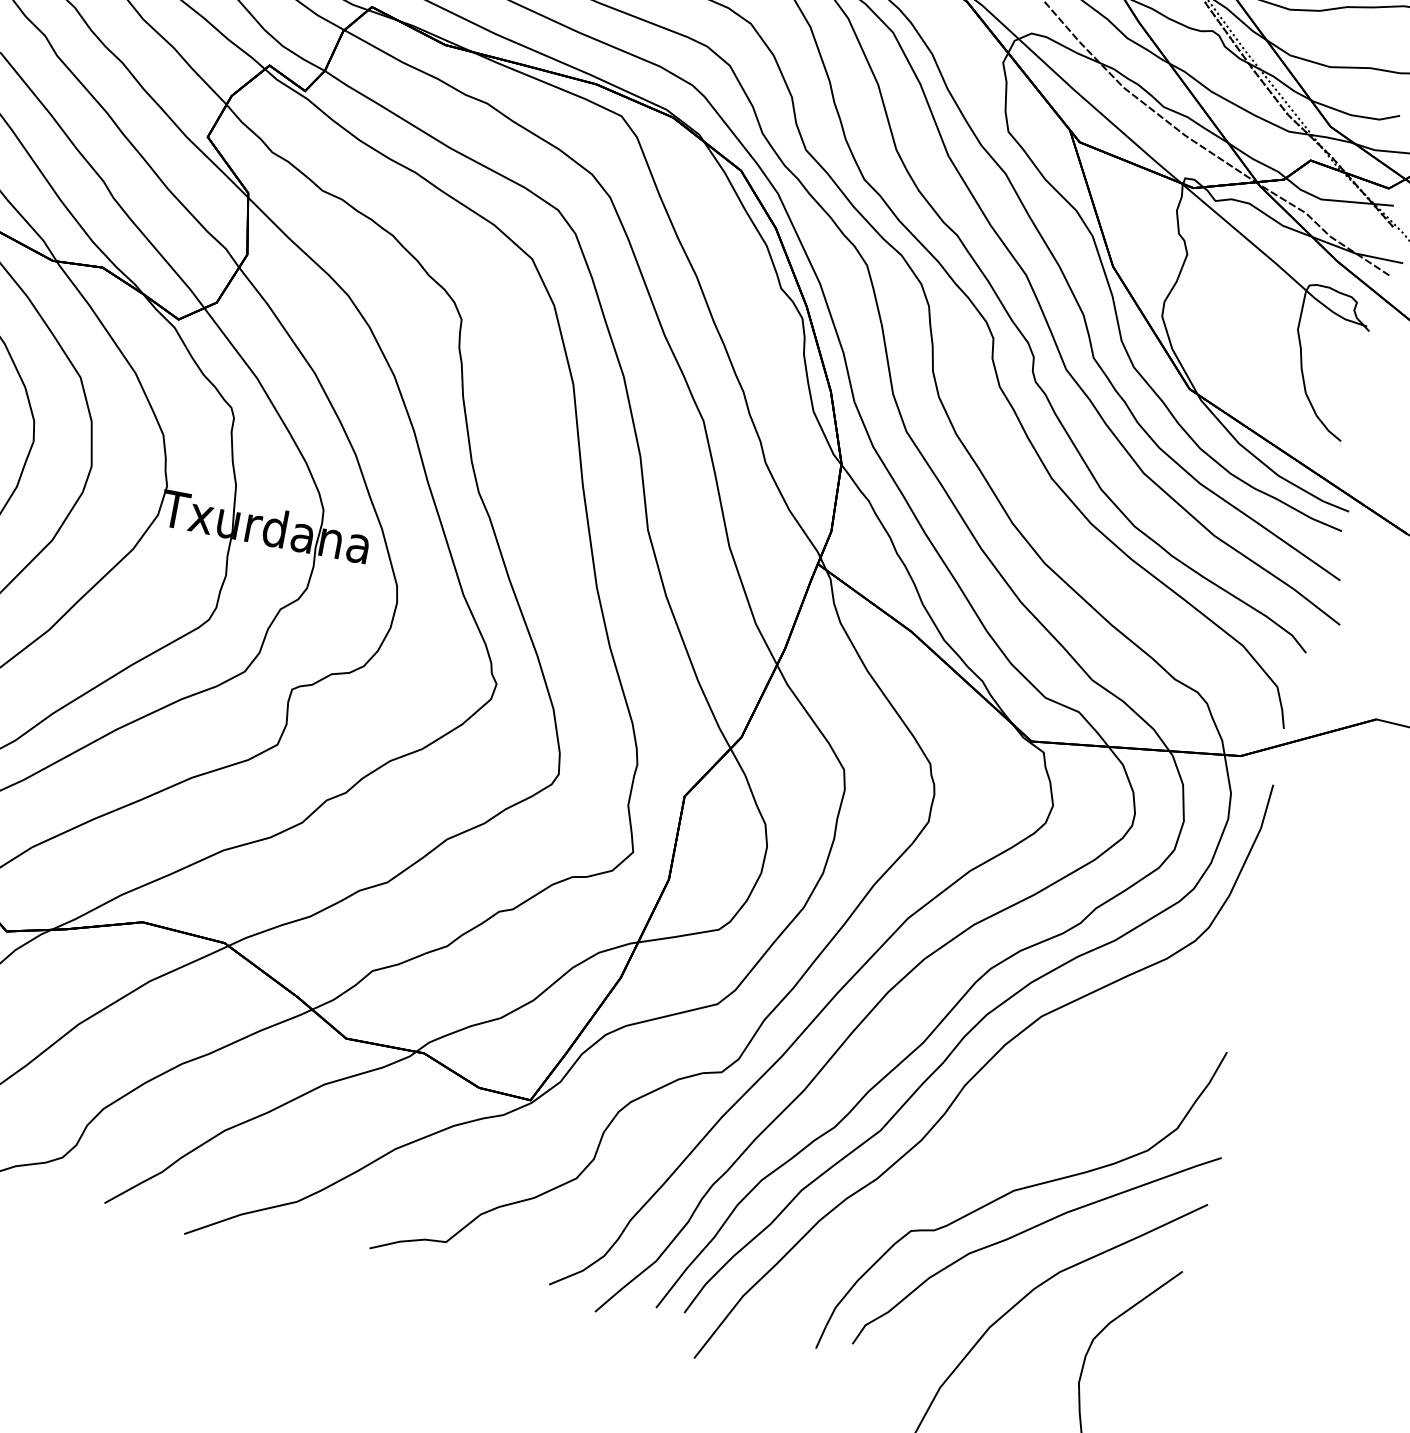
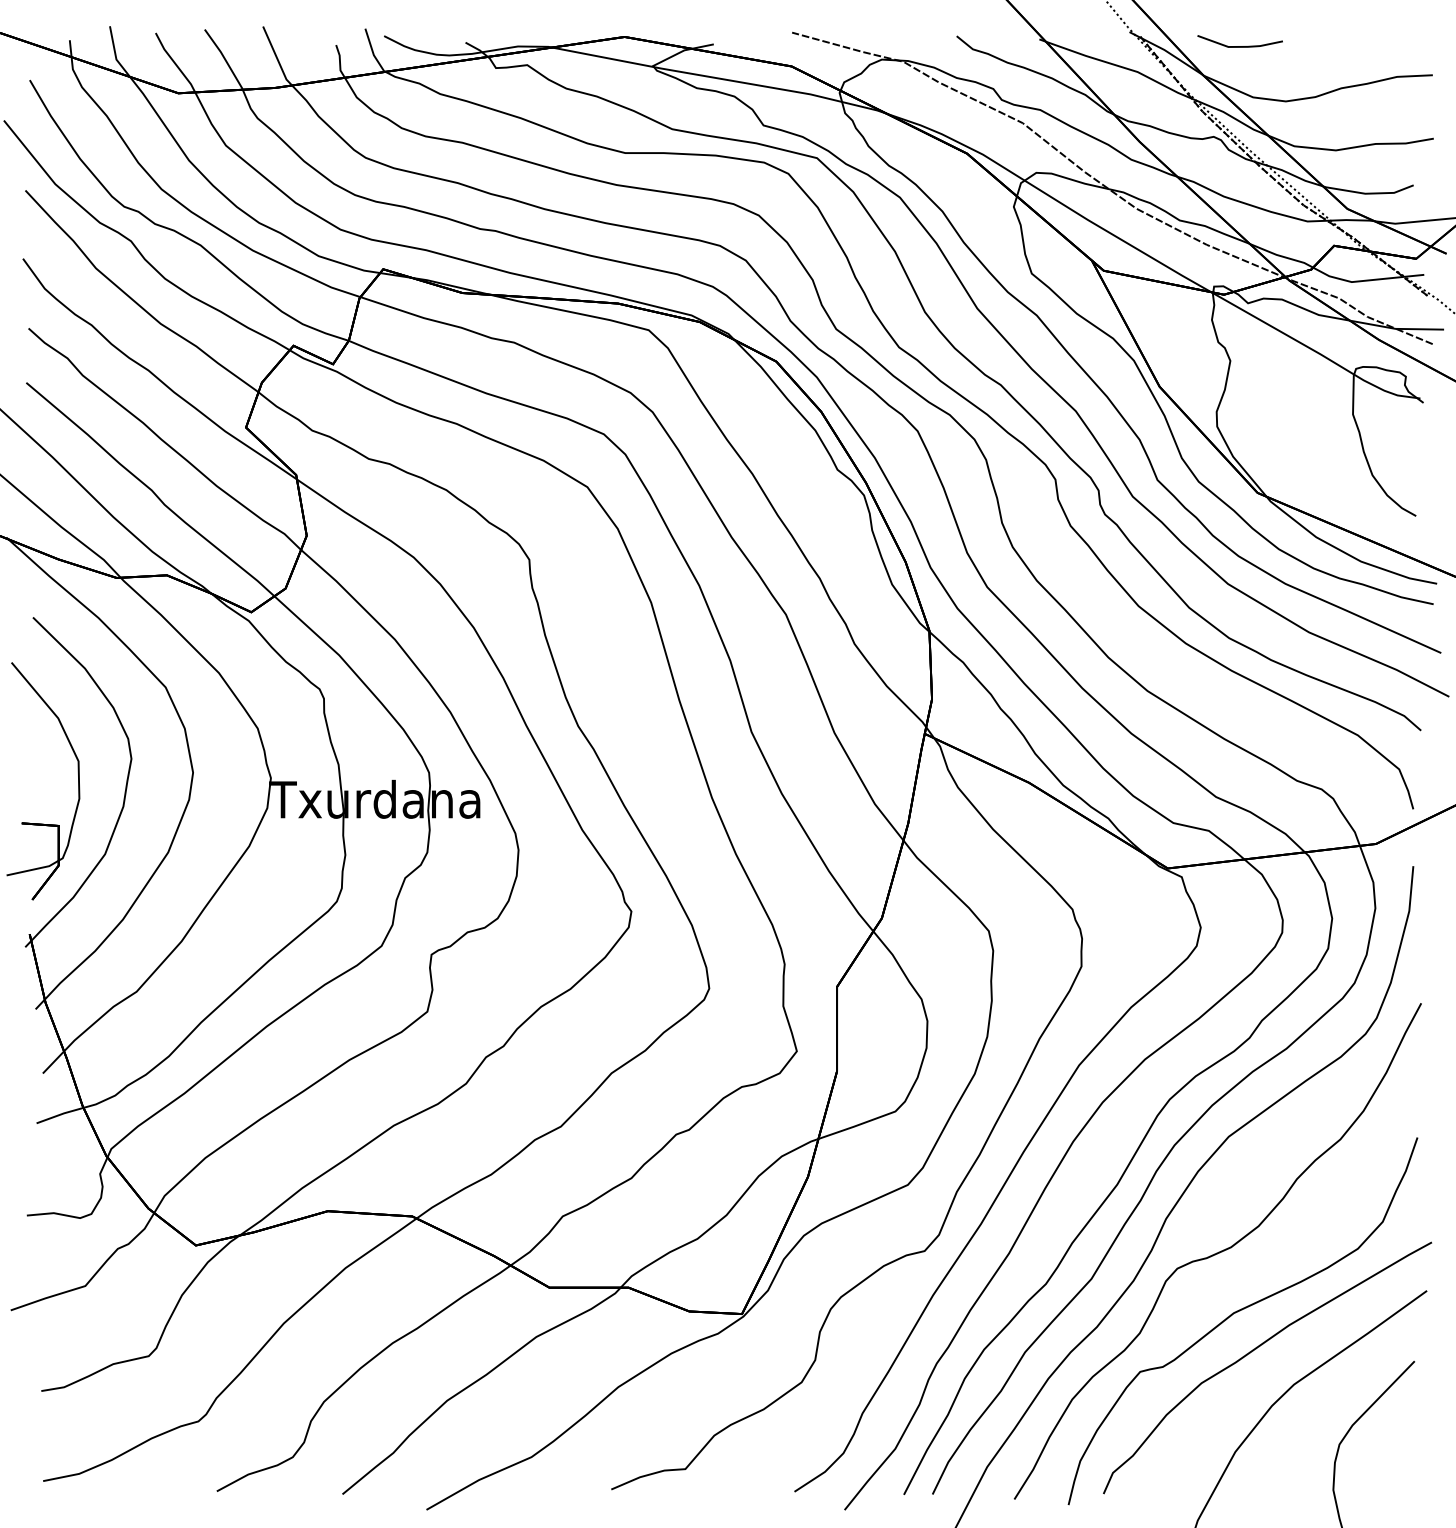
curve: (1010, 1127) -> (1218, 1251), added

